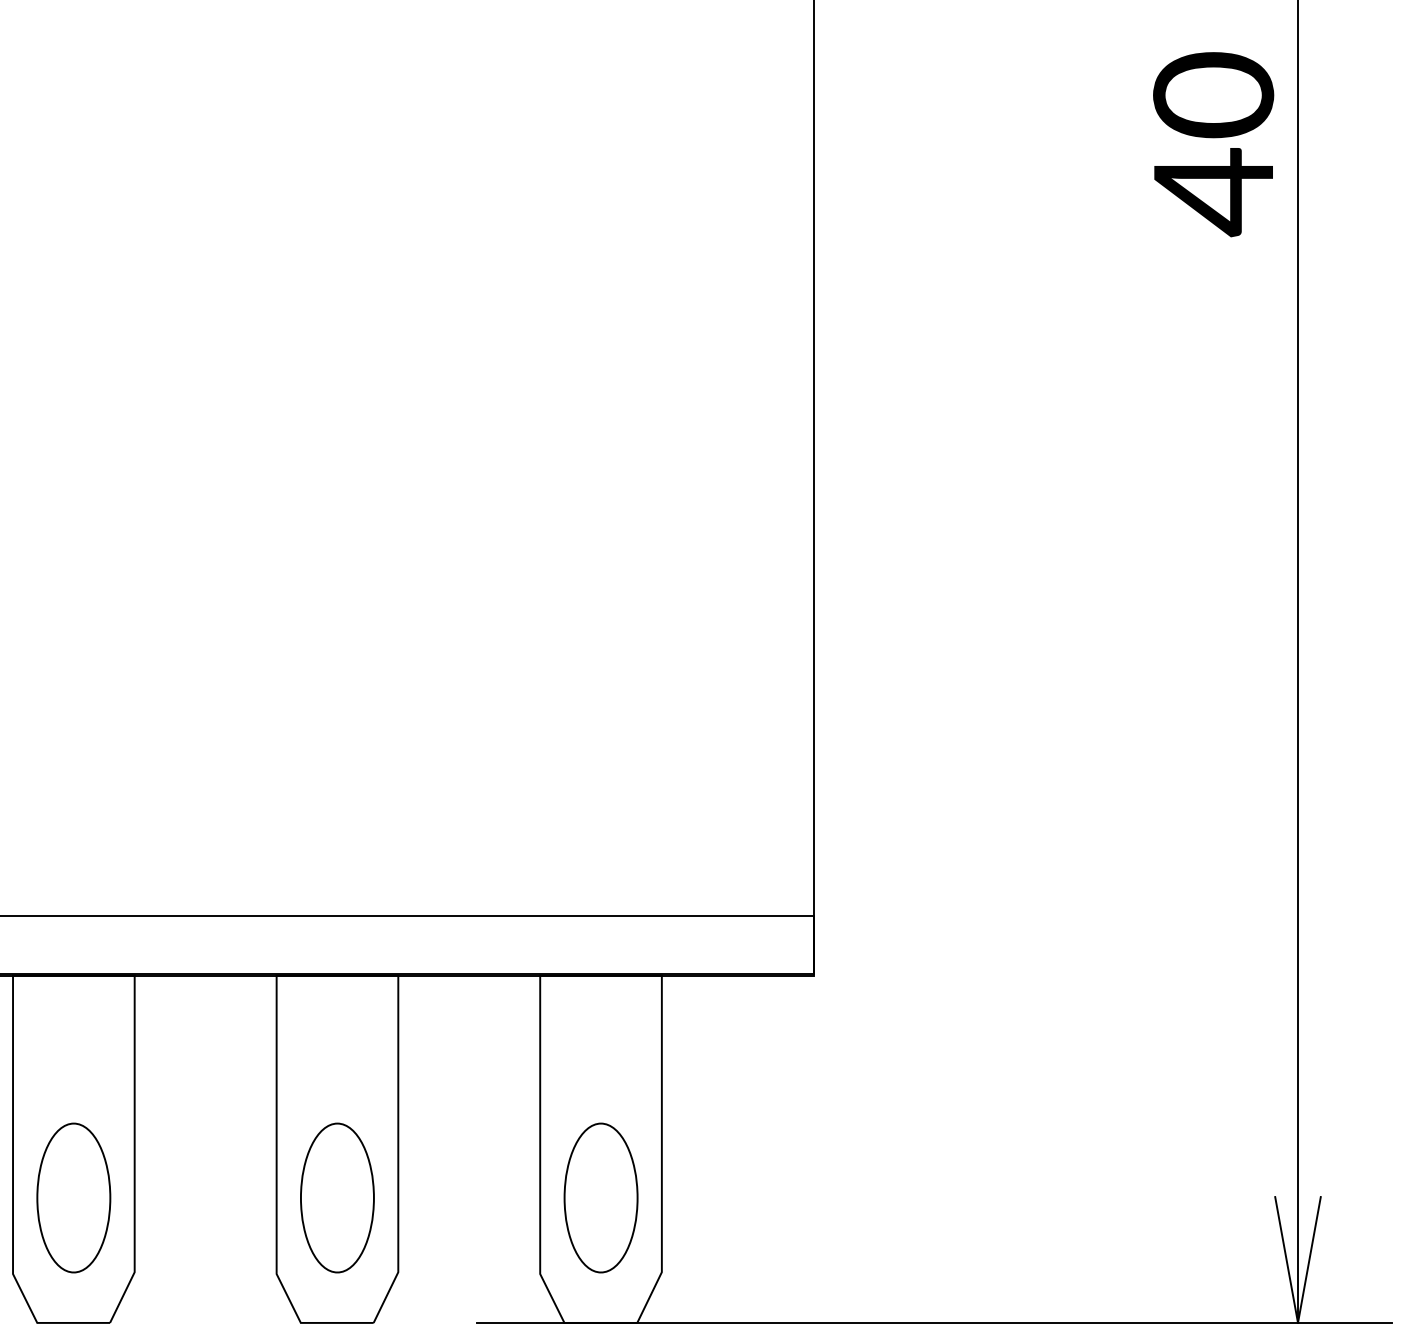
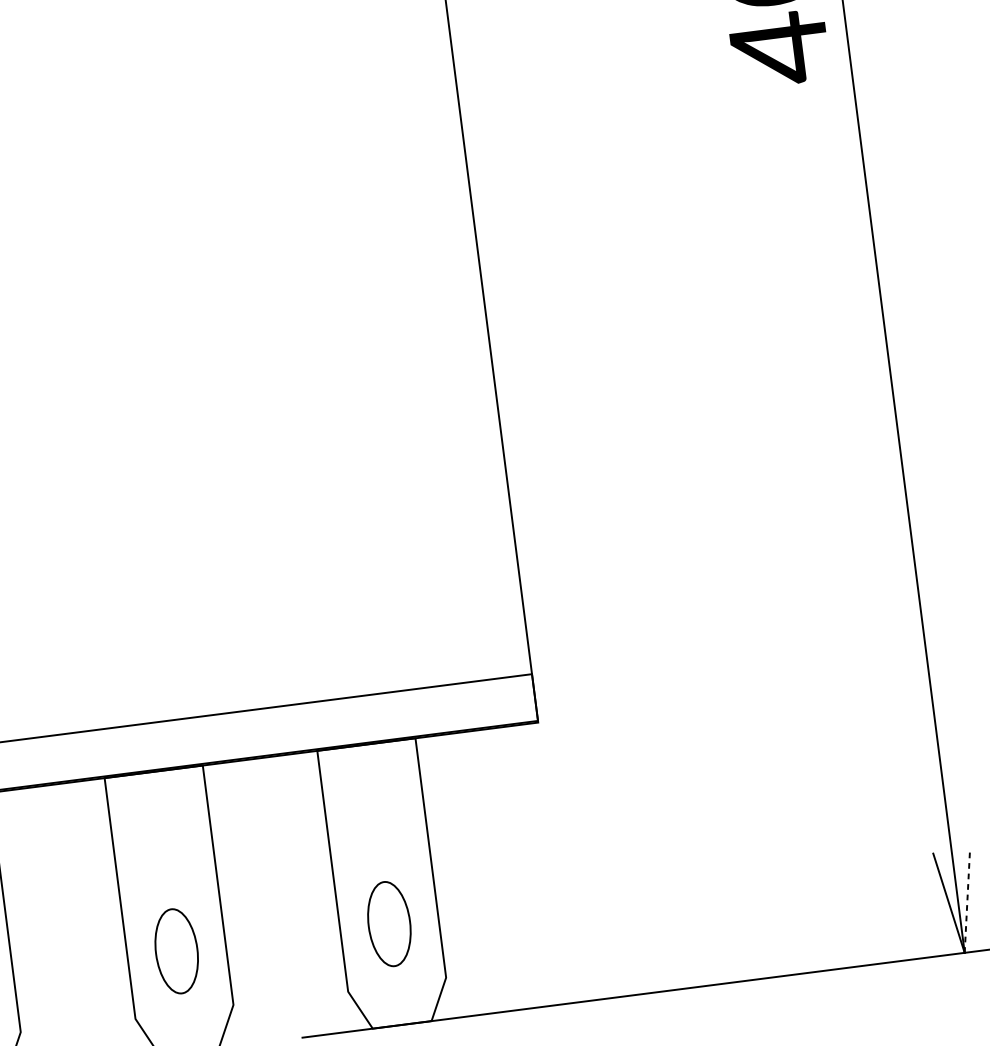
part: (337, 1197) -> (176, 950), size x0.7
part: (600, 1197) -> (388, 923), size x0.7
line: (1309, 1260) -> (967, 901), solid -> dashed

